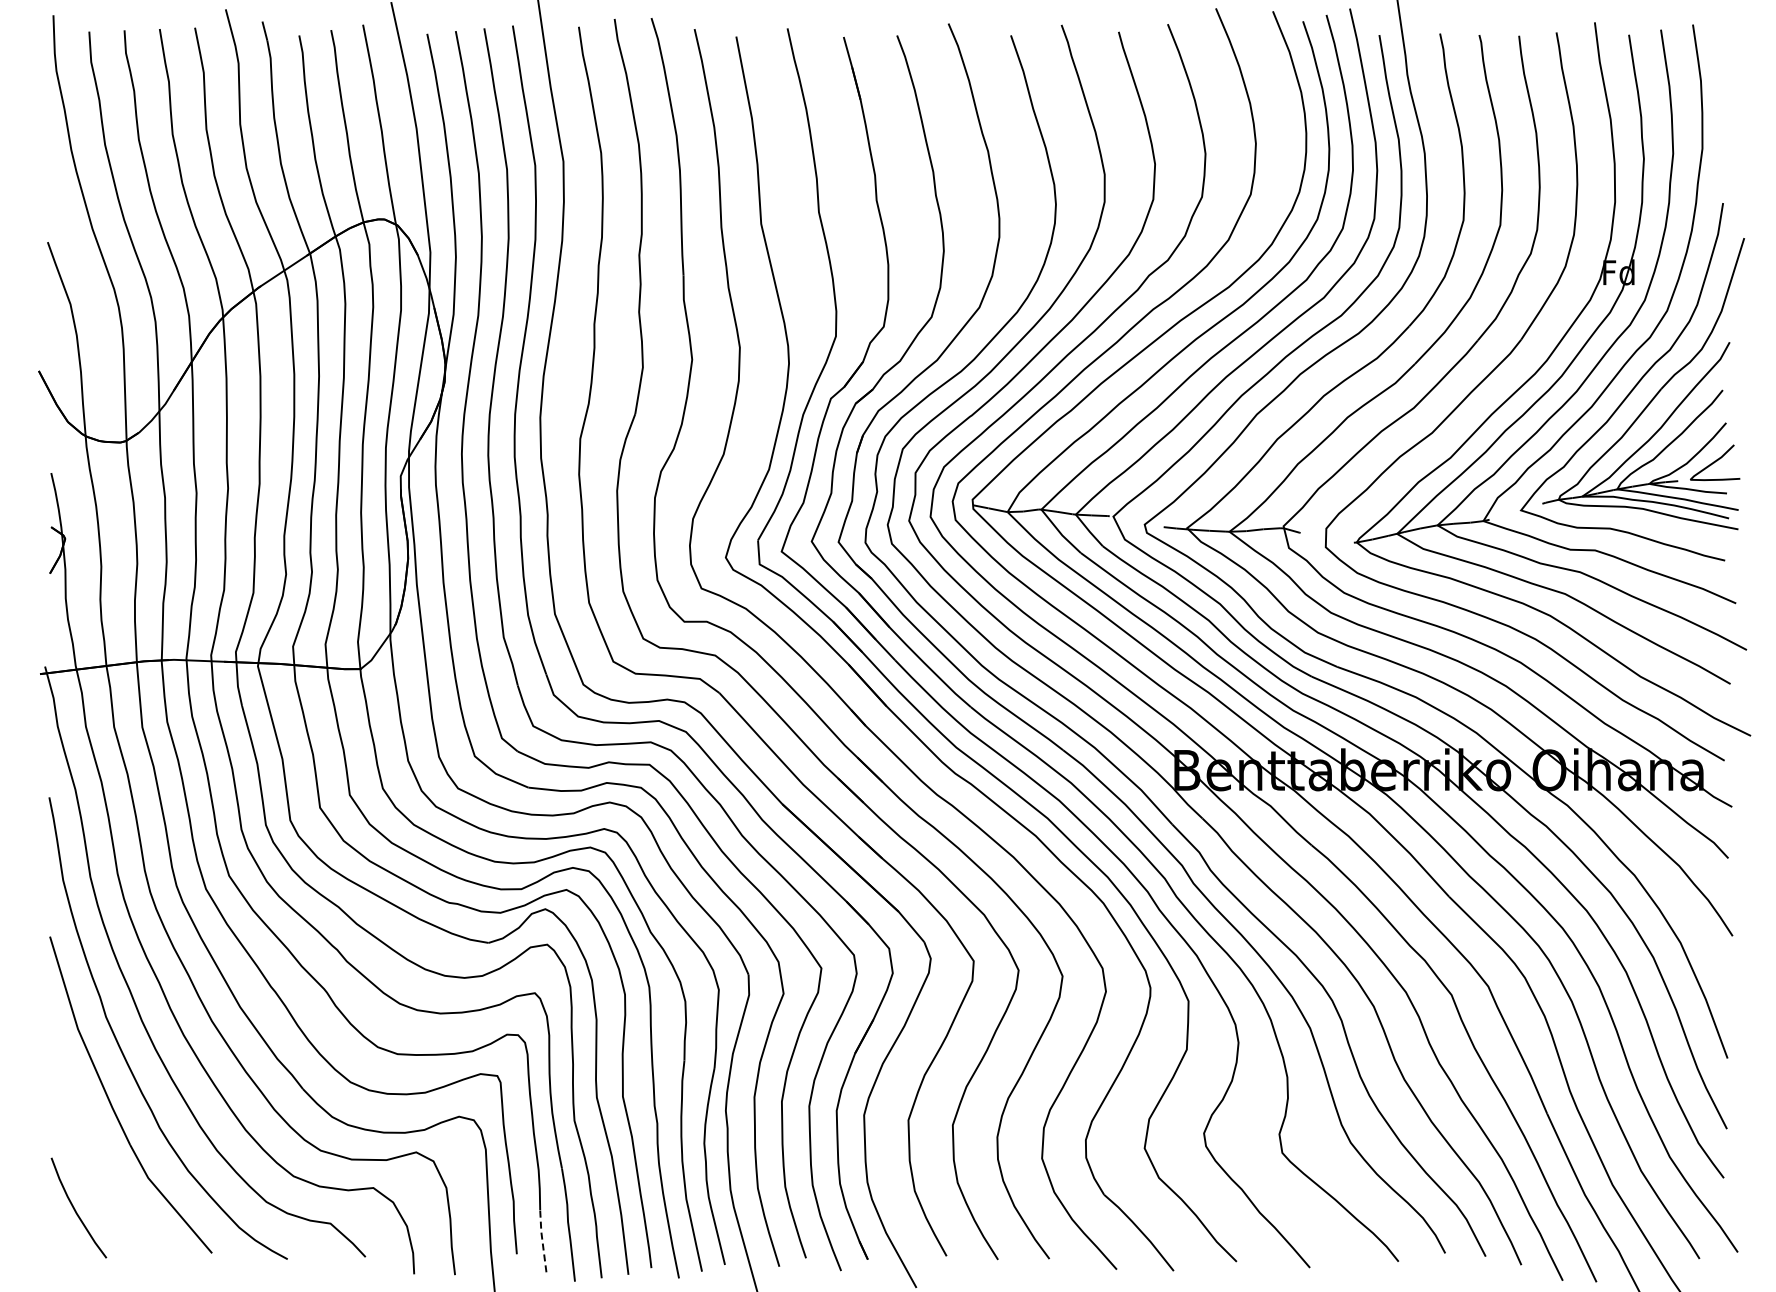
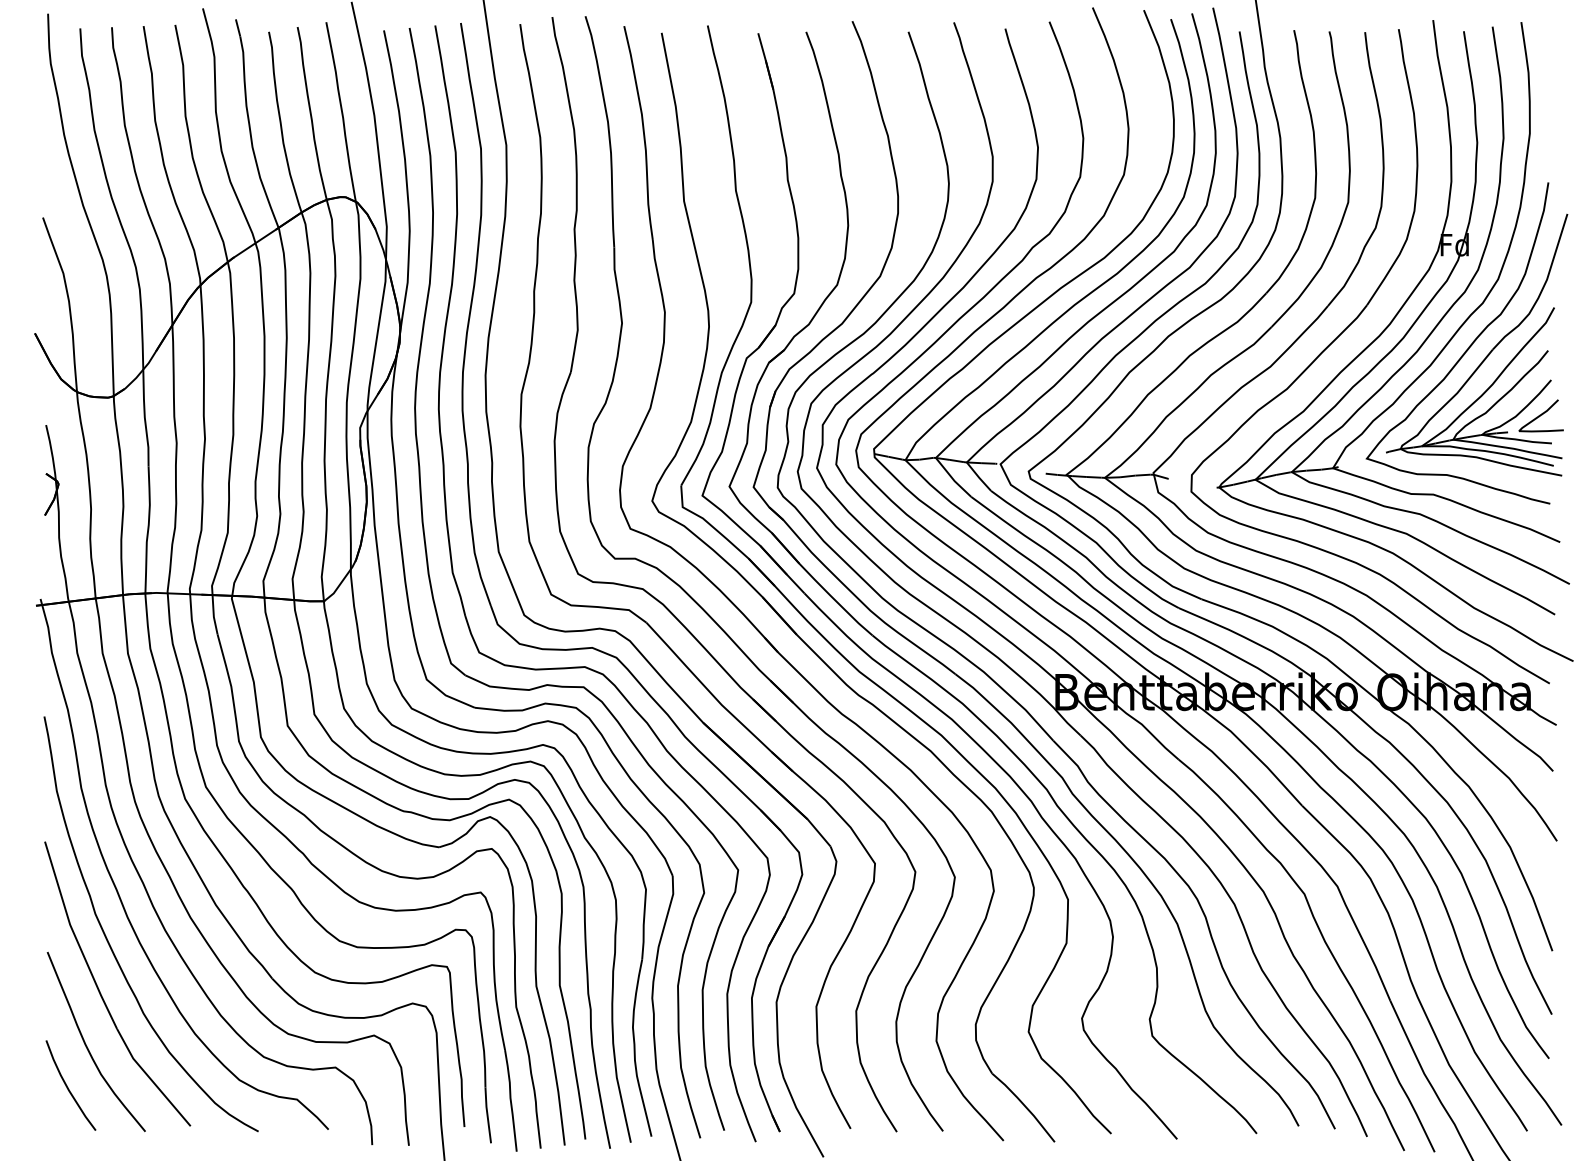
curve: (97, 1164) -> (87, 1046), added
line: (542, 1241) -> (487, 1115), dashed -> solid

